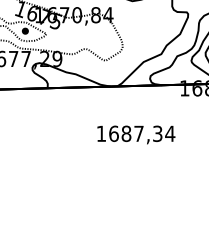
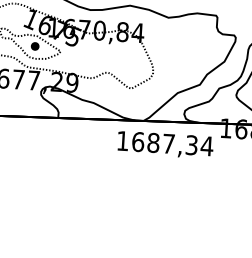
text: (136, 134) -> (165, 144), moved

